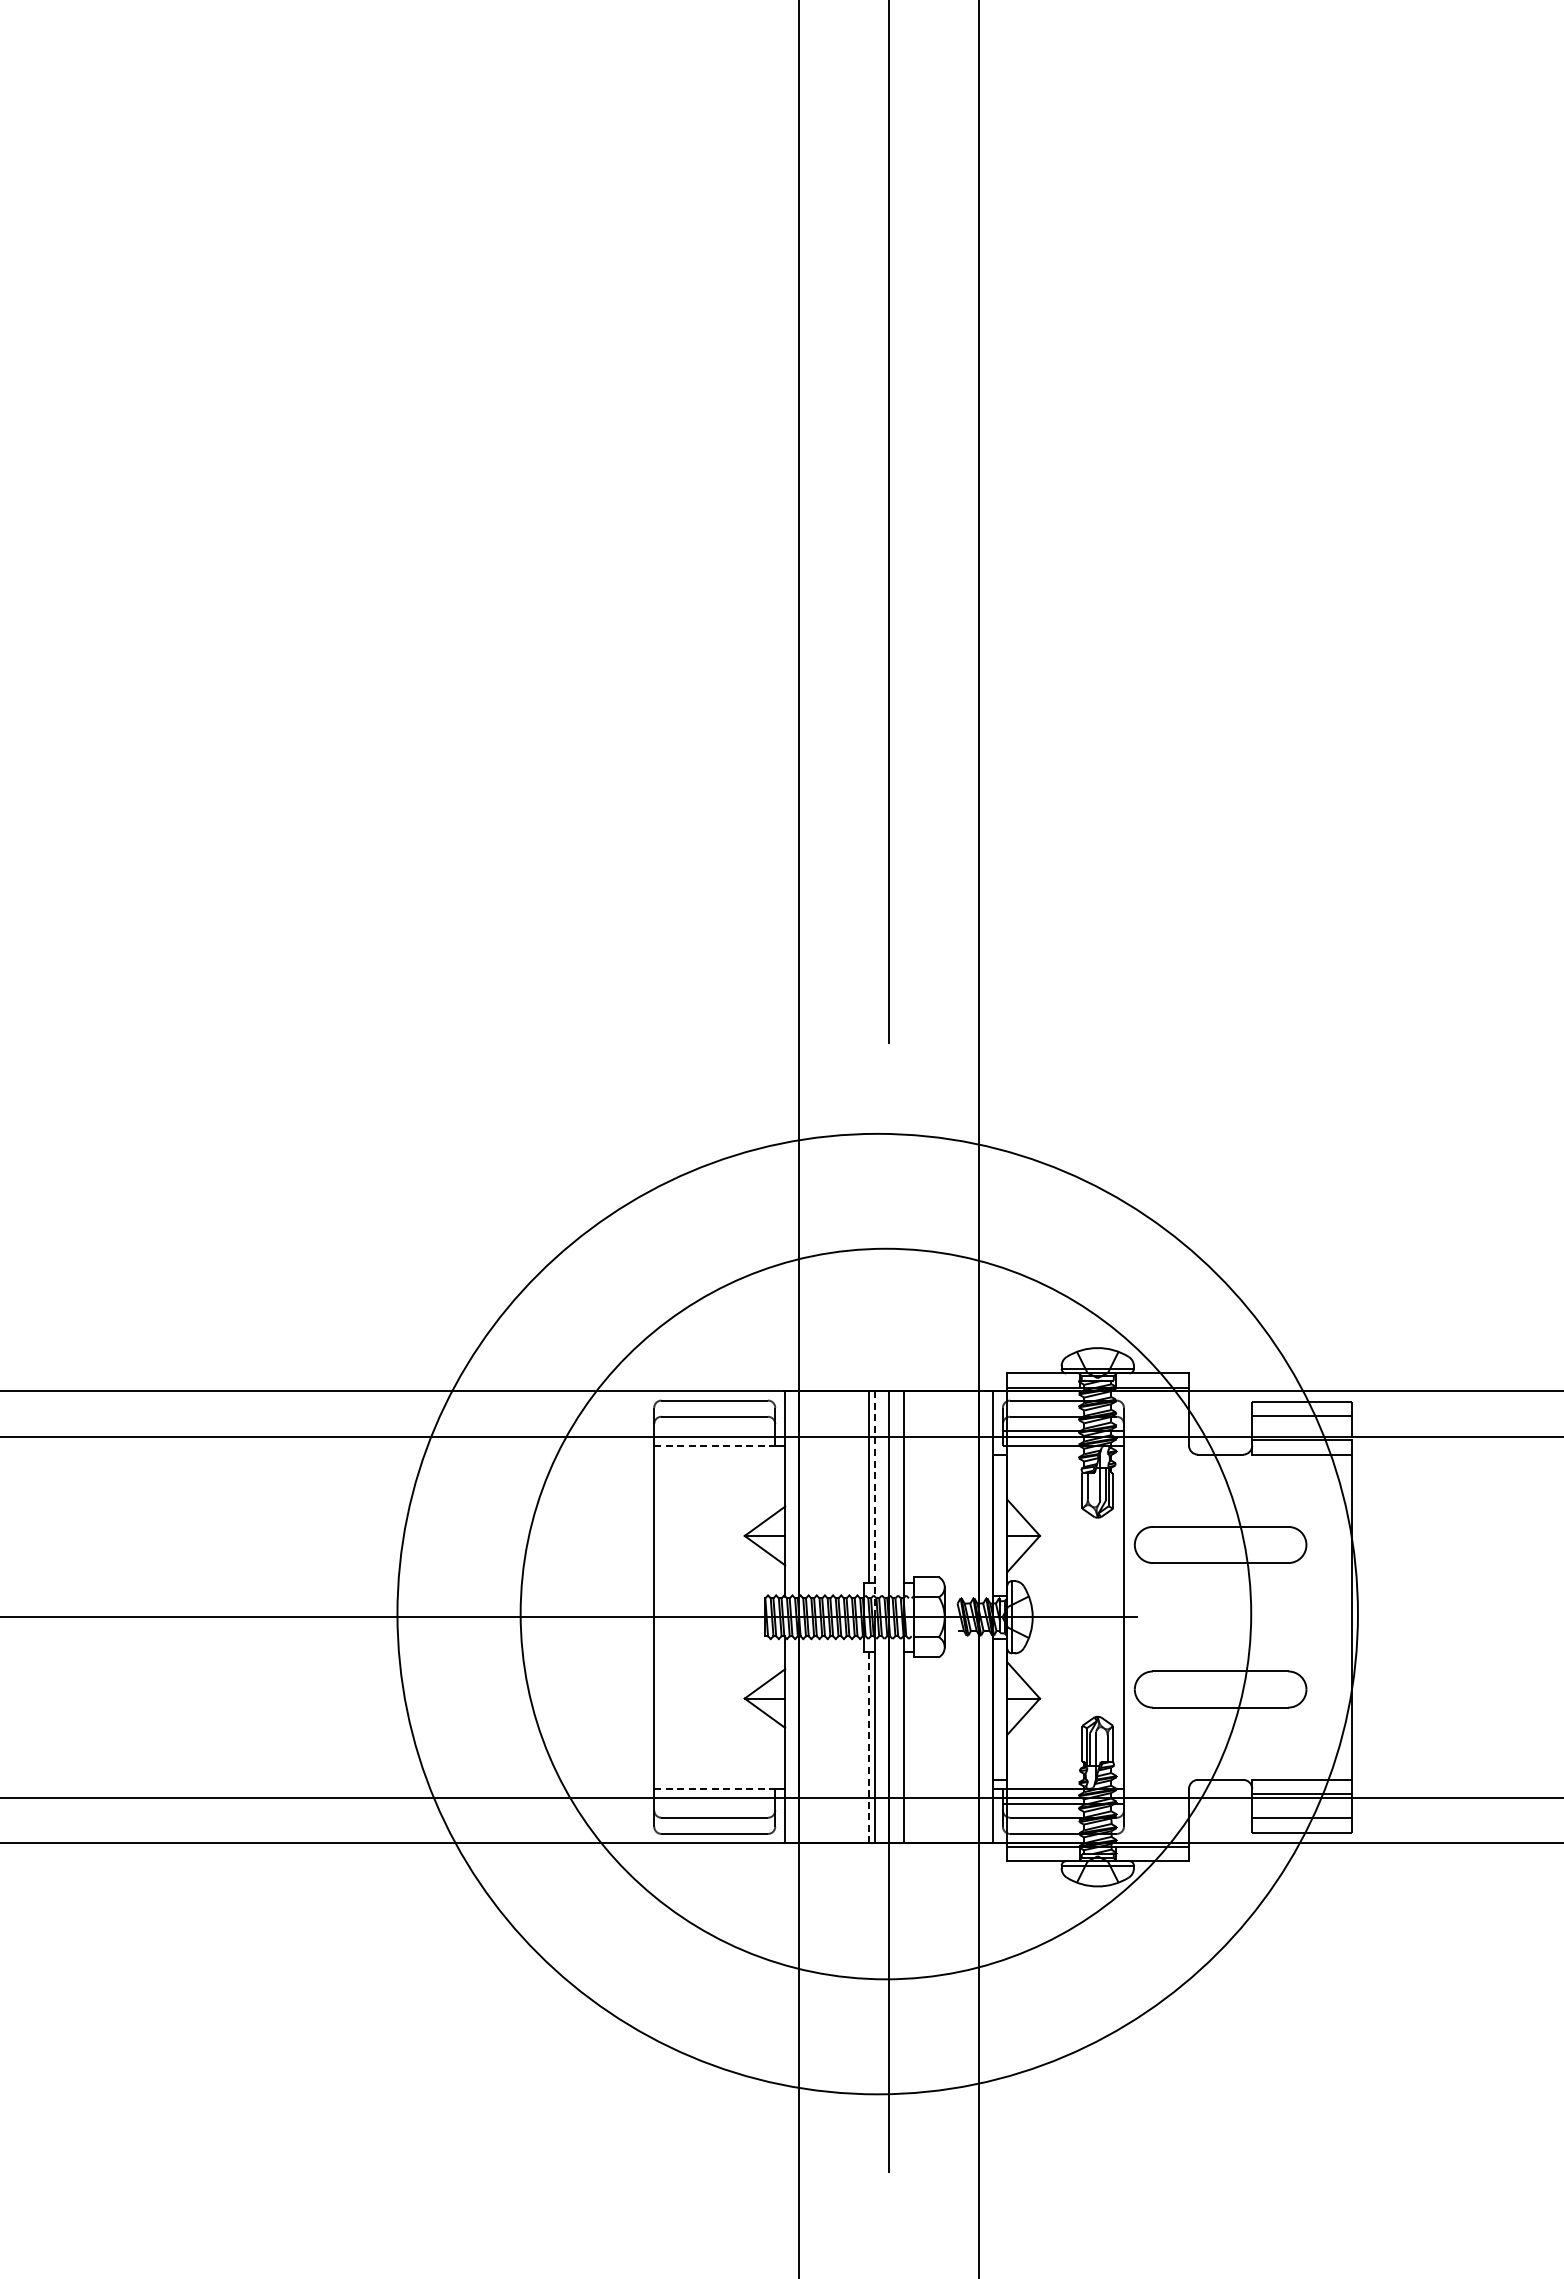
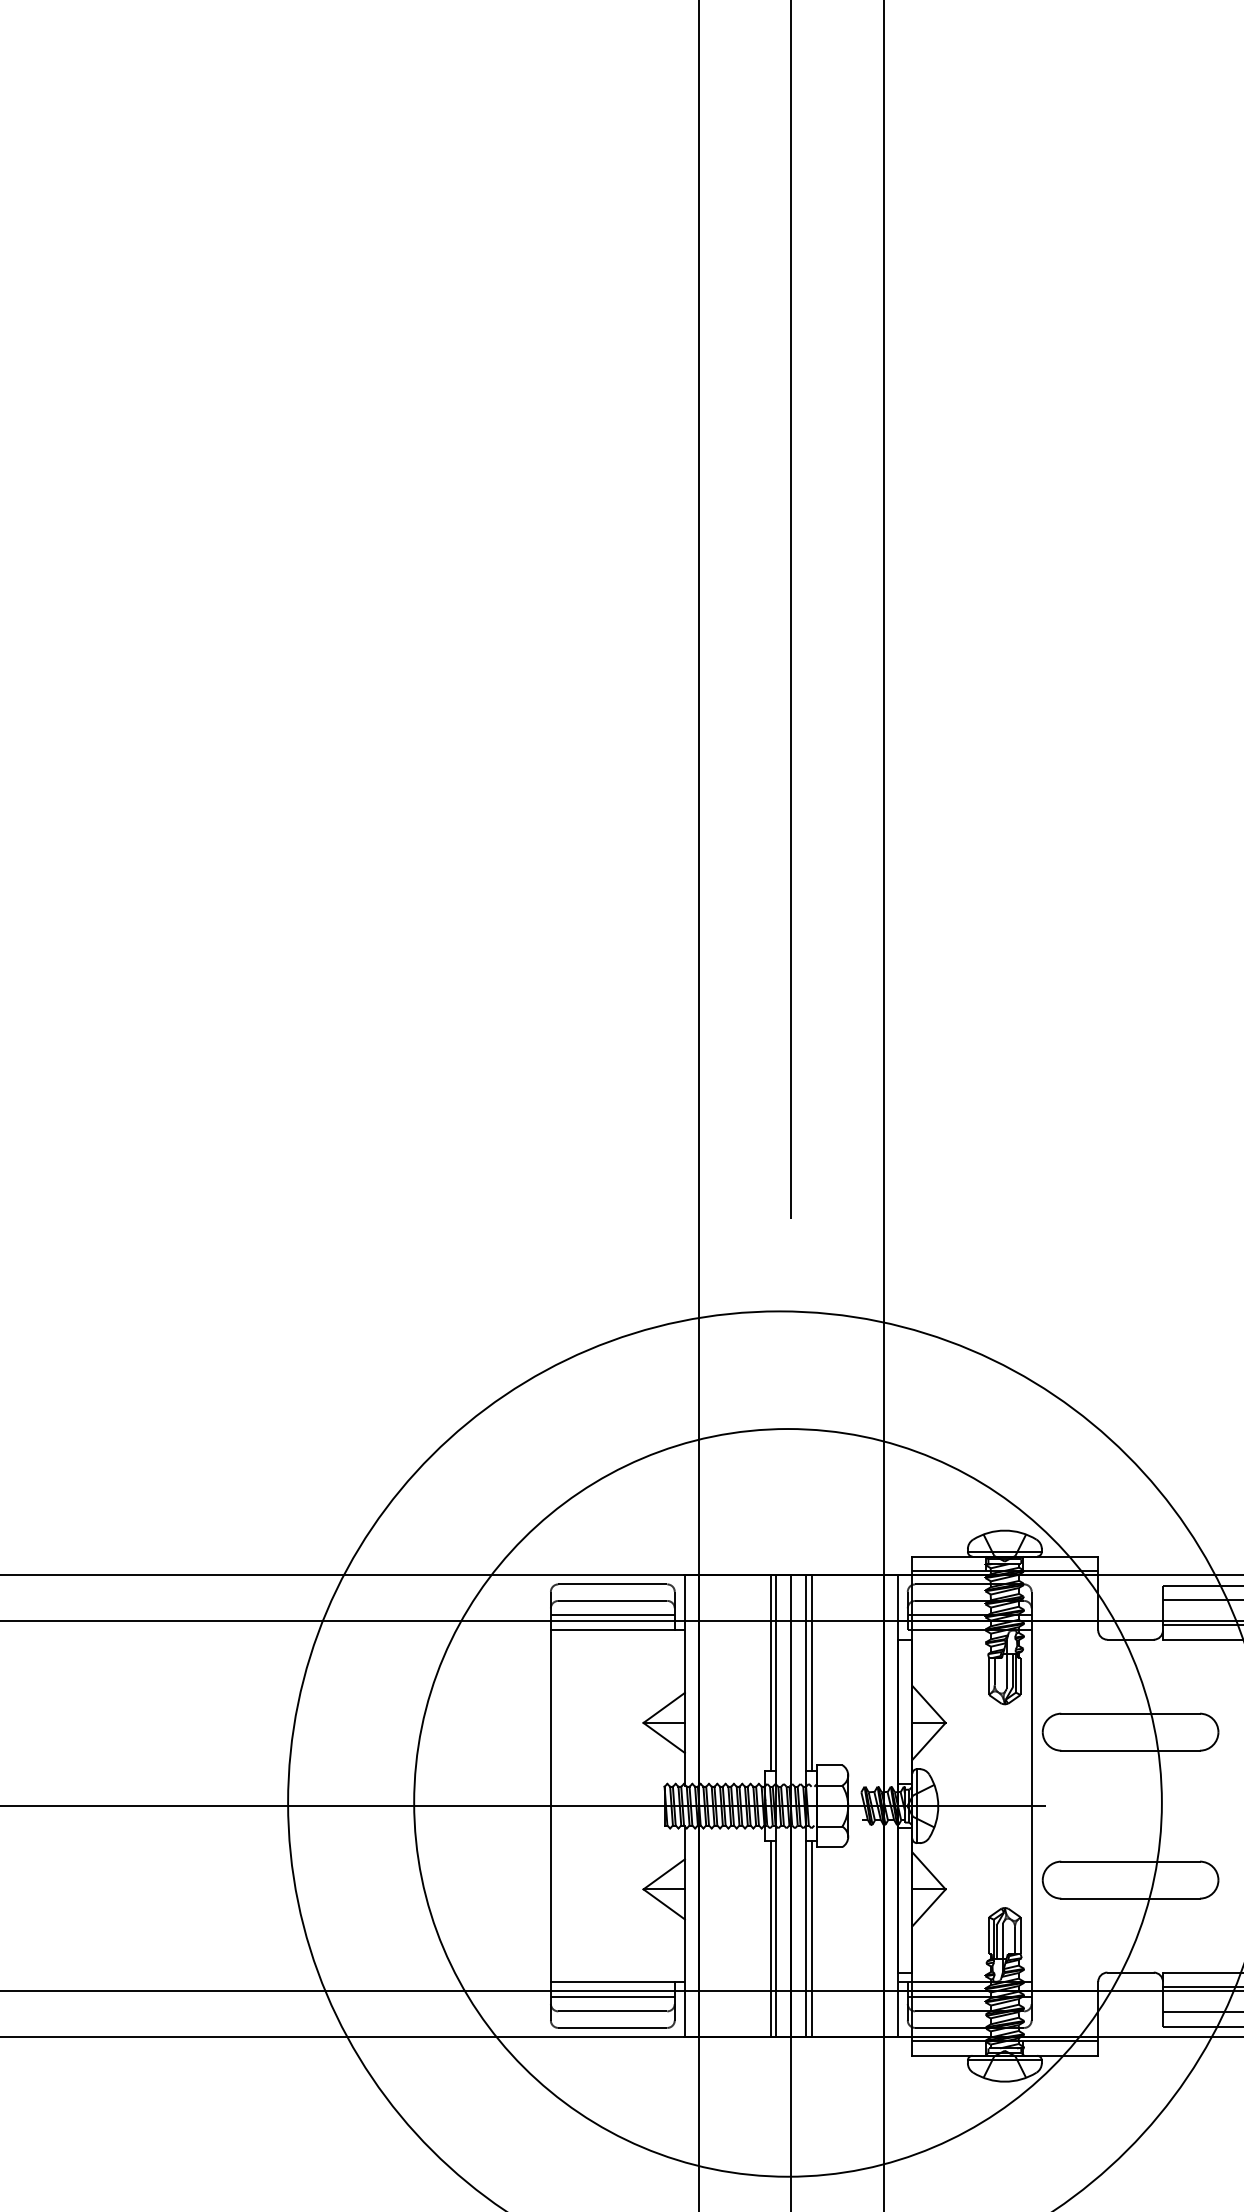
line: (714, 1430) -> (612, 1615), added
line: (714, 1445) -> (612, 1630), dashed -> solid
line: (908, 1486) -> (811, 1672), added
line: (874, 1504) -> (776, 1690), dashed -> solid
line: (869, 1747) -> (771, 1939), dashed -> solid
line: (908, 1747) -> (811, 1939), added
line: (714, 1788) -> (612, 1981), dashed -> solid
line: (714, 1803) -> (612, 1996), added

